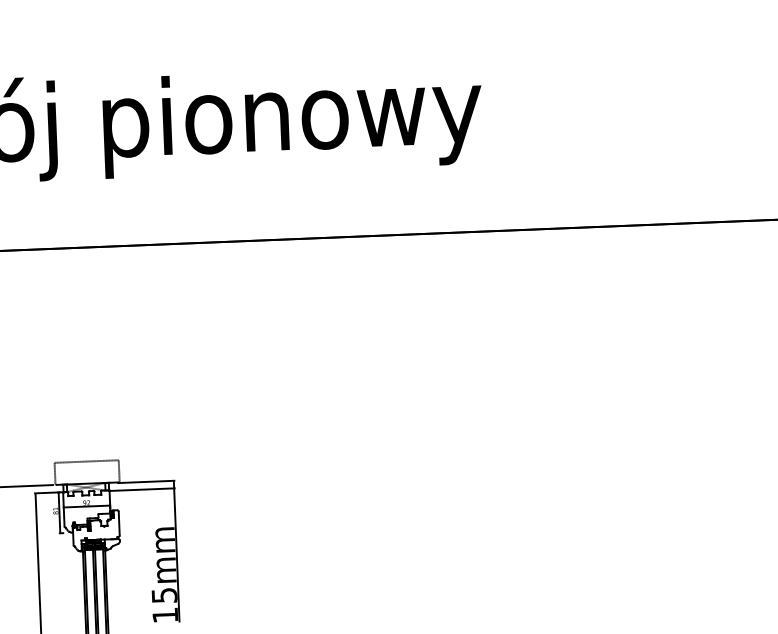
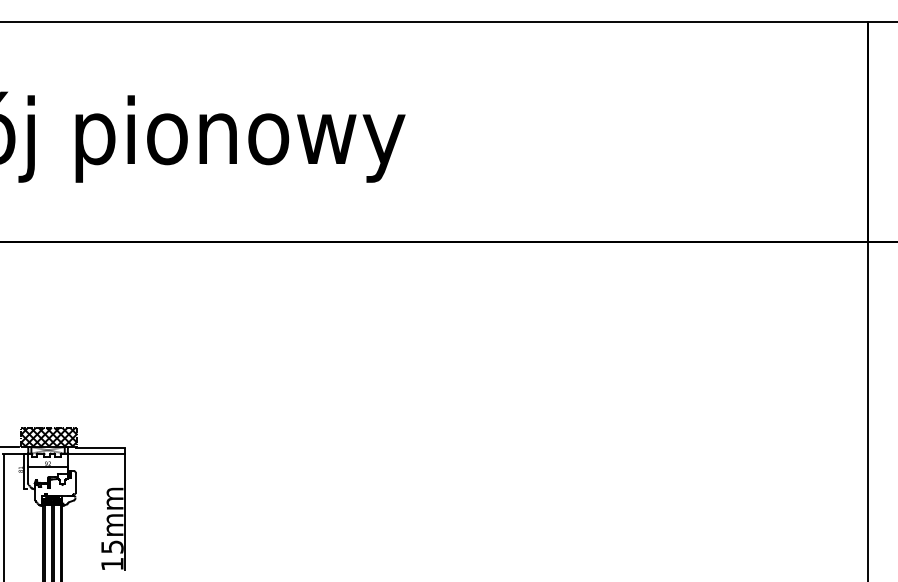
hatch: (87, 472) -> (49, 437), added

